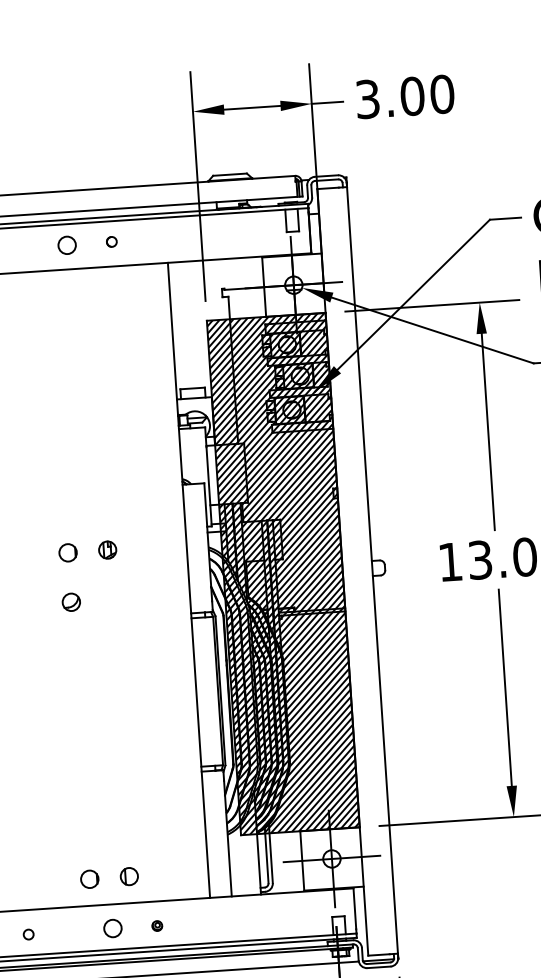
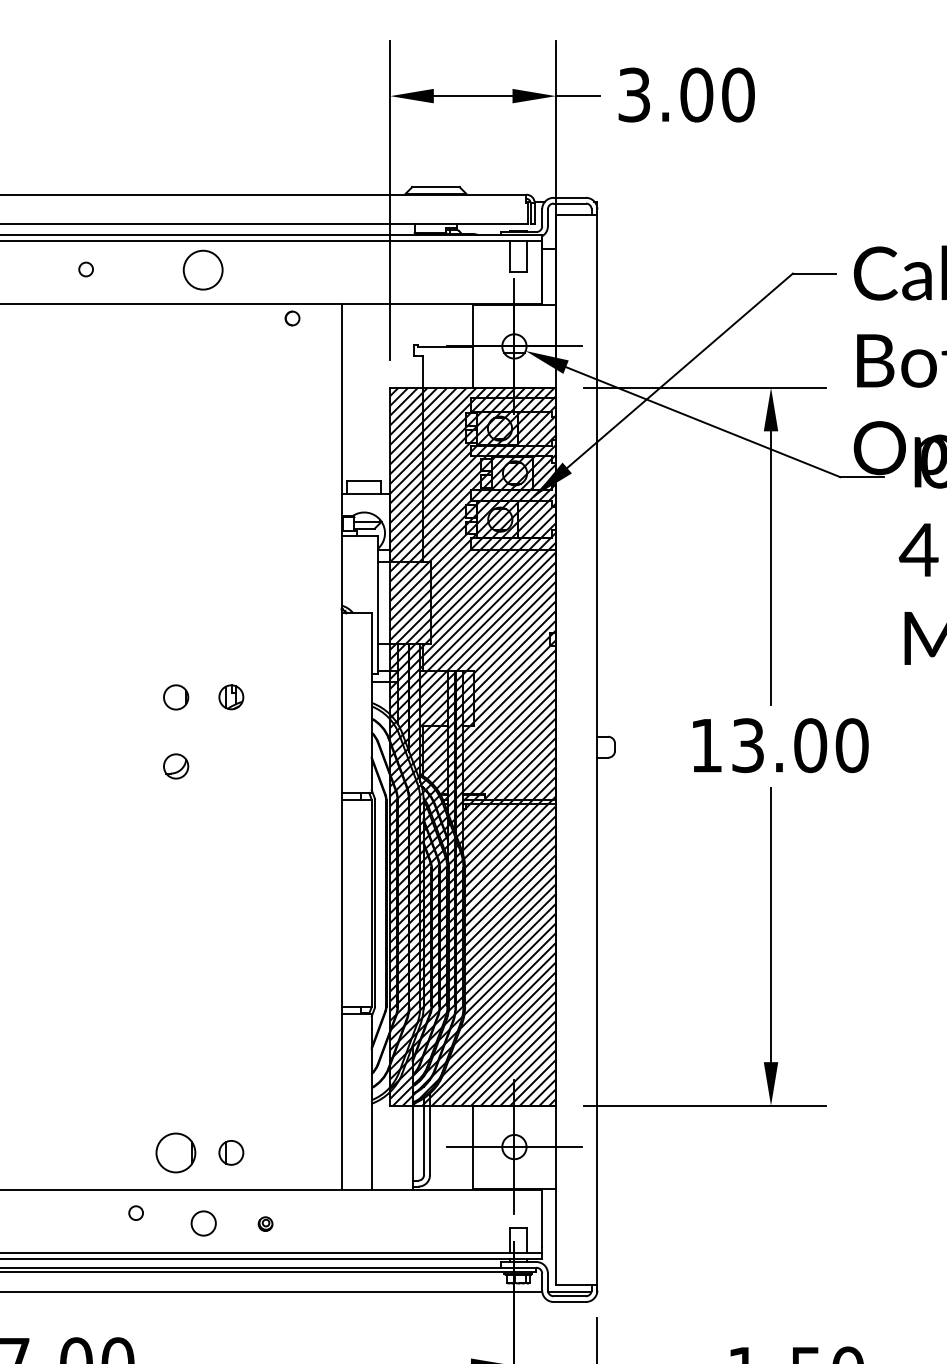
part: (111, 241) -> (292, 318), moved
circle: (67, 245) -> (203, 270), size x1.6
part: (90, 878) -> (176, 1152), size x1.6
circle: (28, 934) -> (135, 1212), moved

